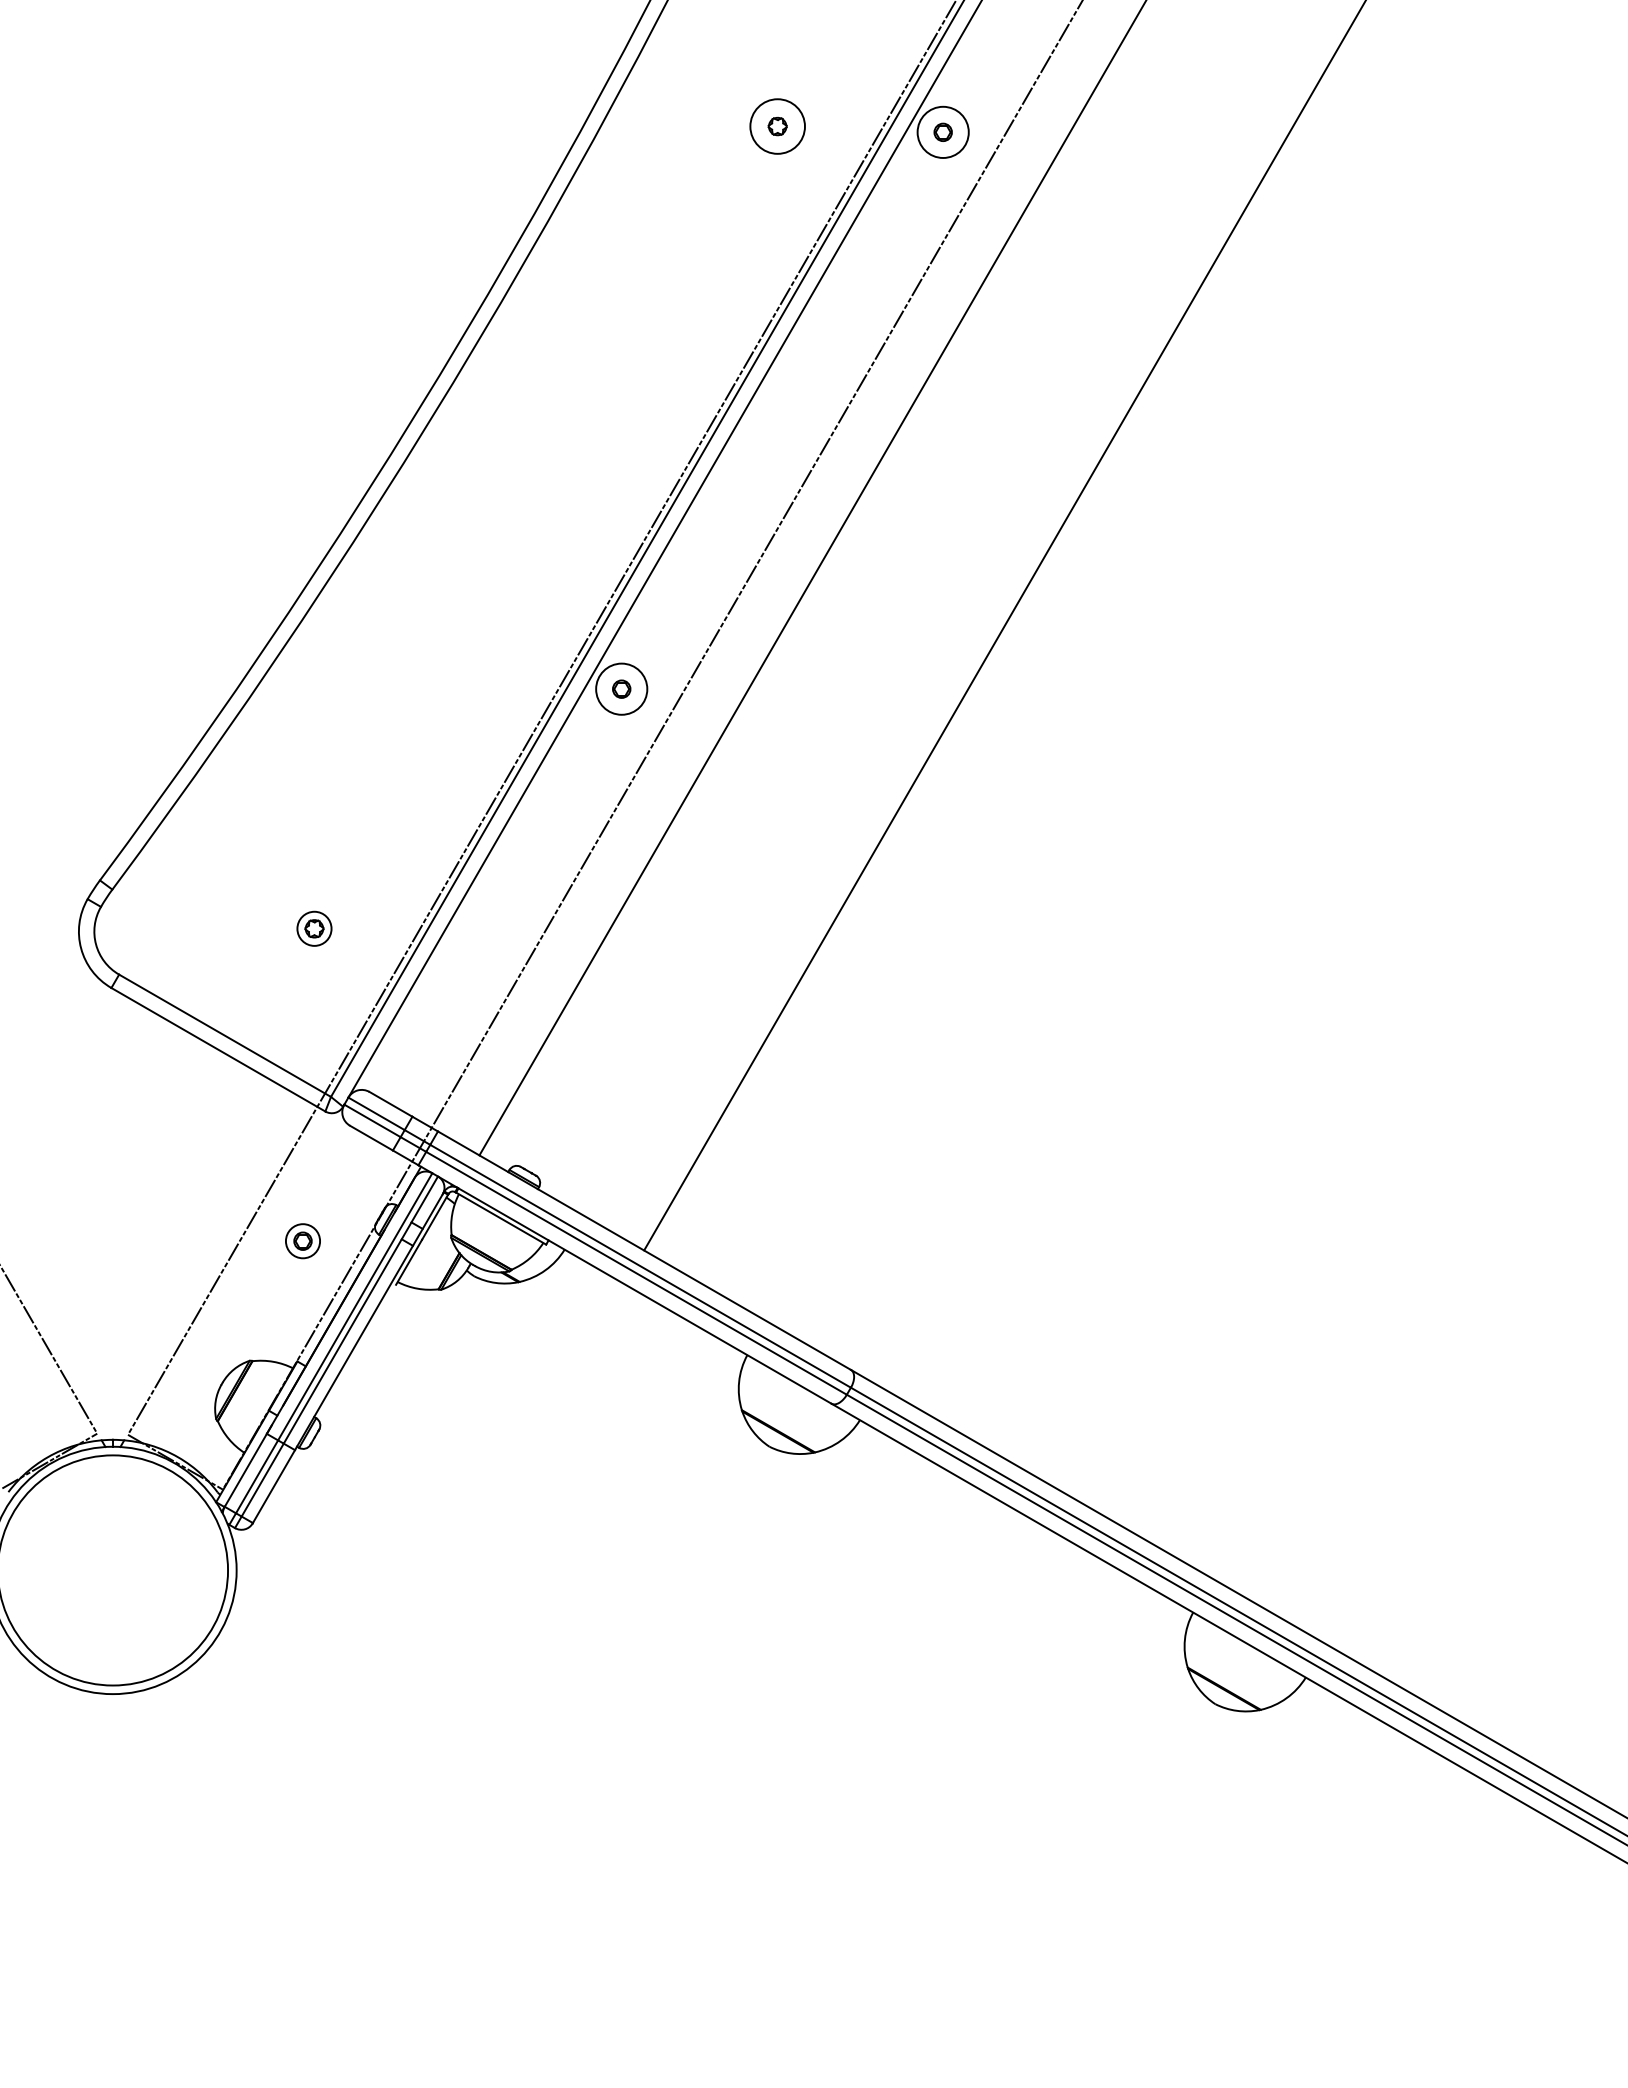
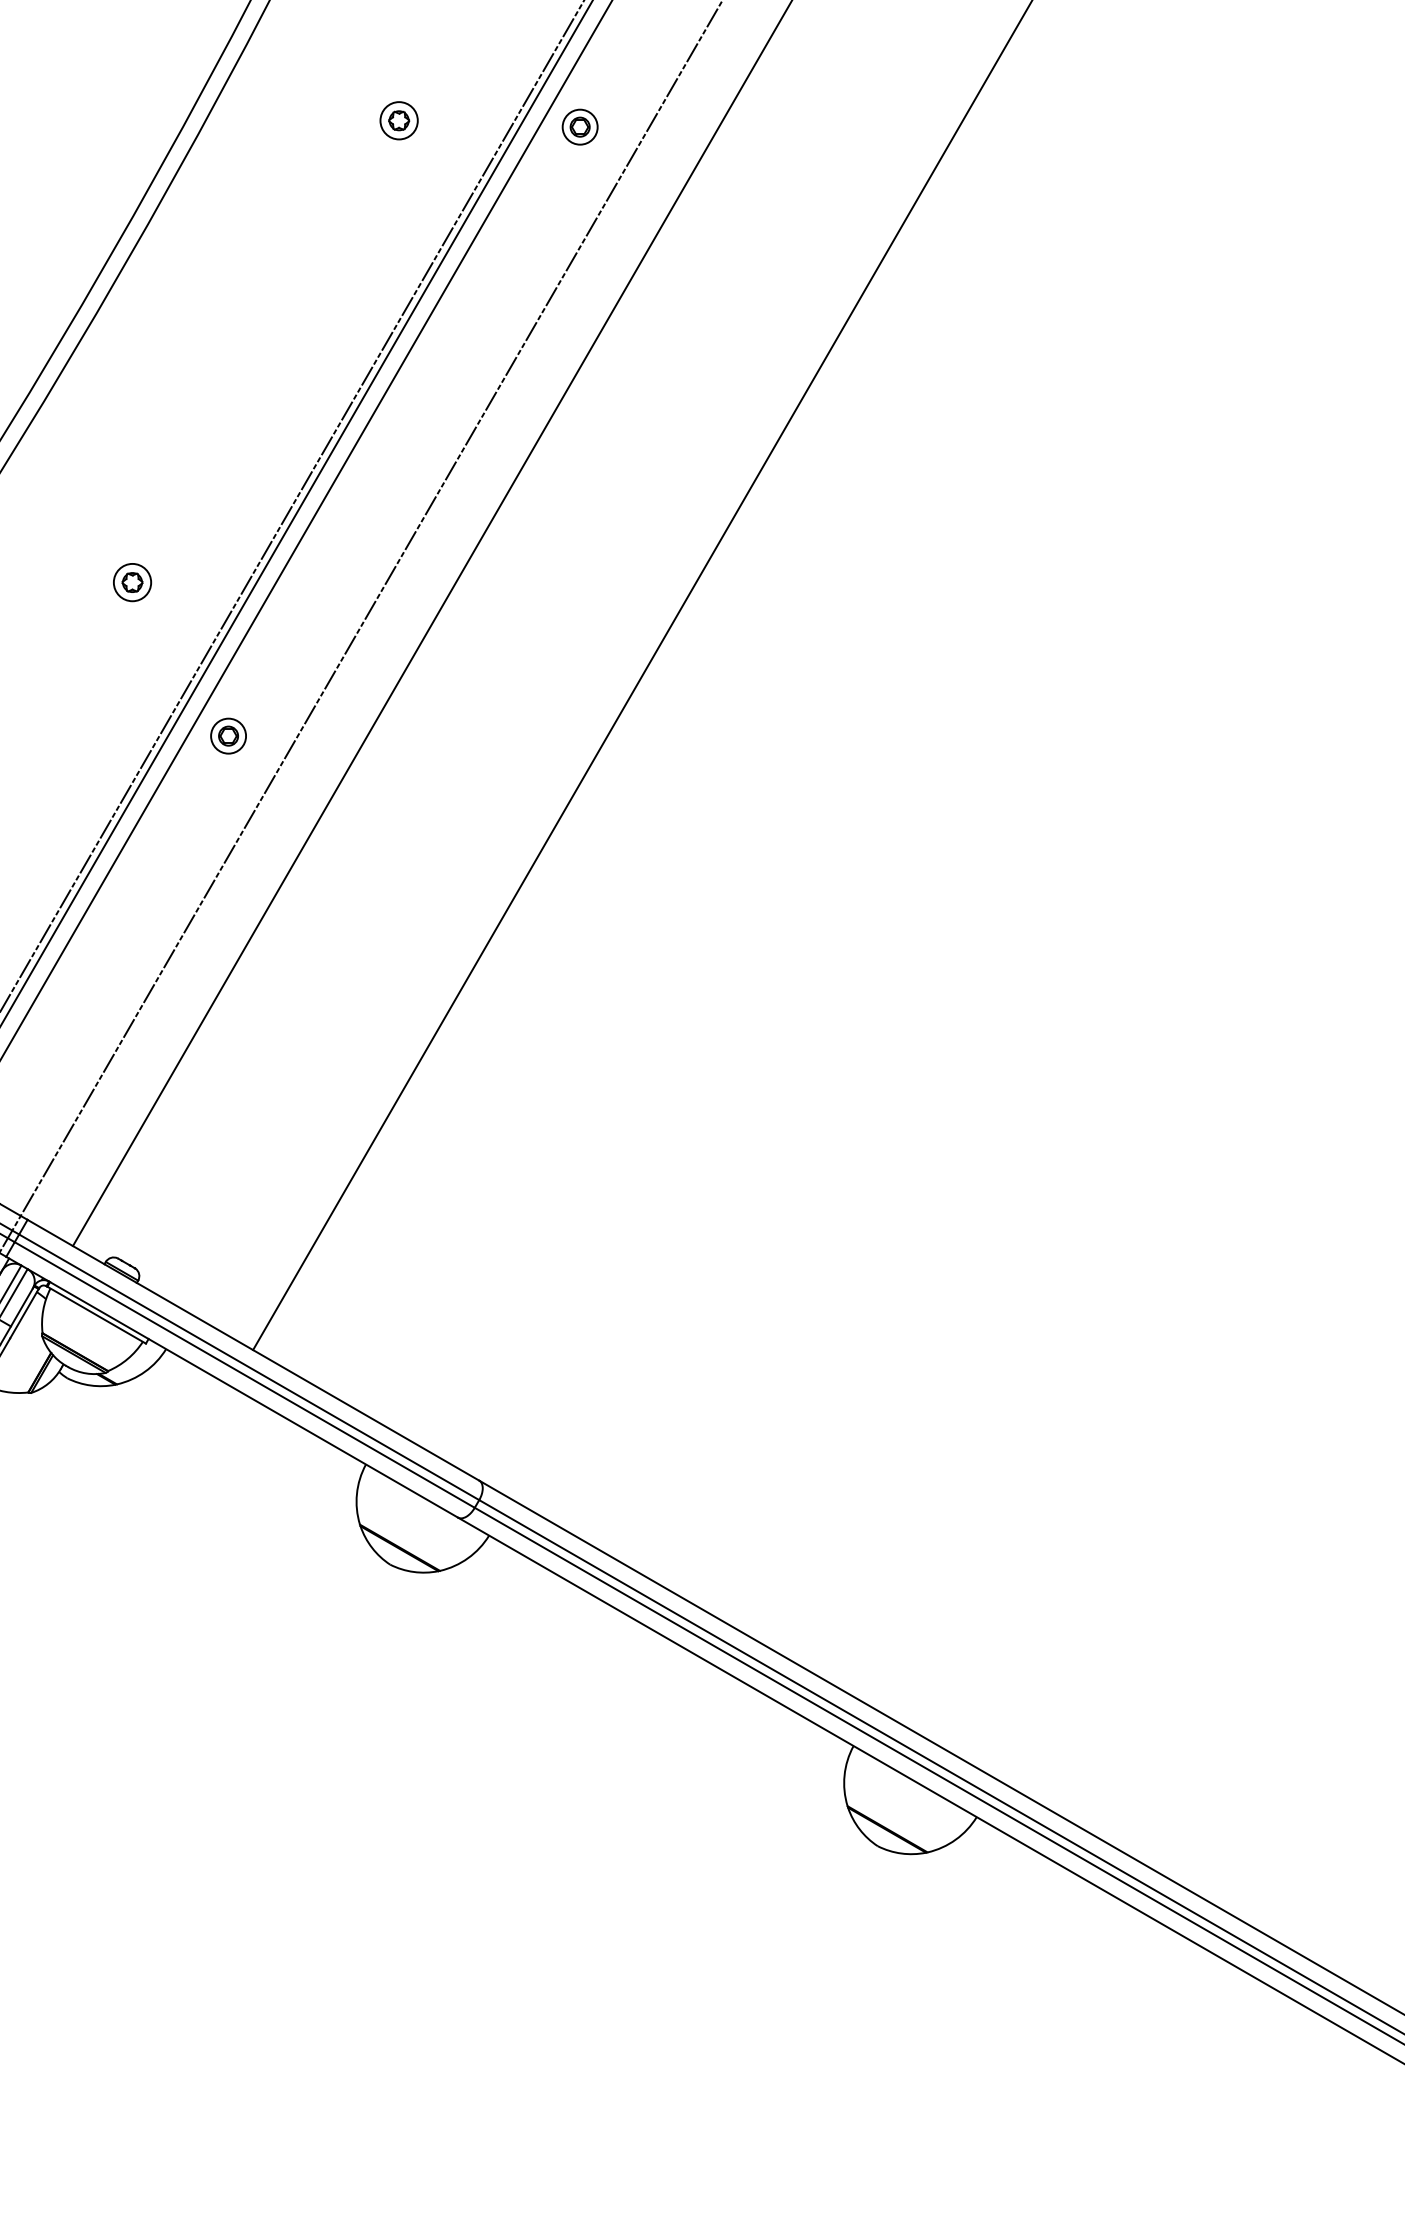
circle: (777, 126) -> (398, 120), size x0.62
circle: (943, 132) -> (580, 127), size x0.62
part: (533, 548) -> (132, 582), added
circle: (621, 689) -> (228, 736), size x0.62

